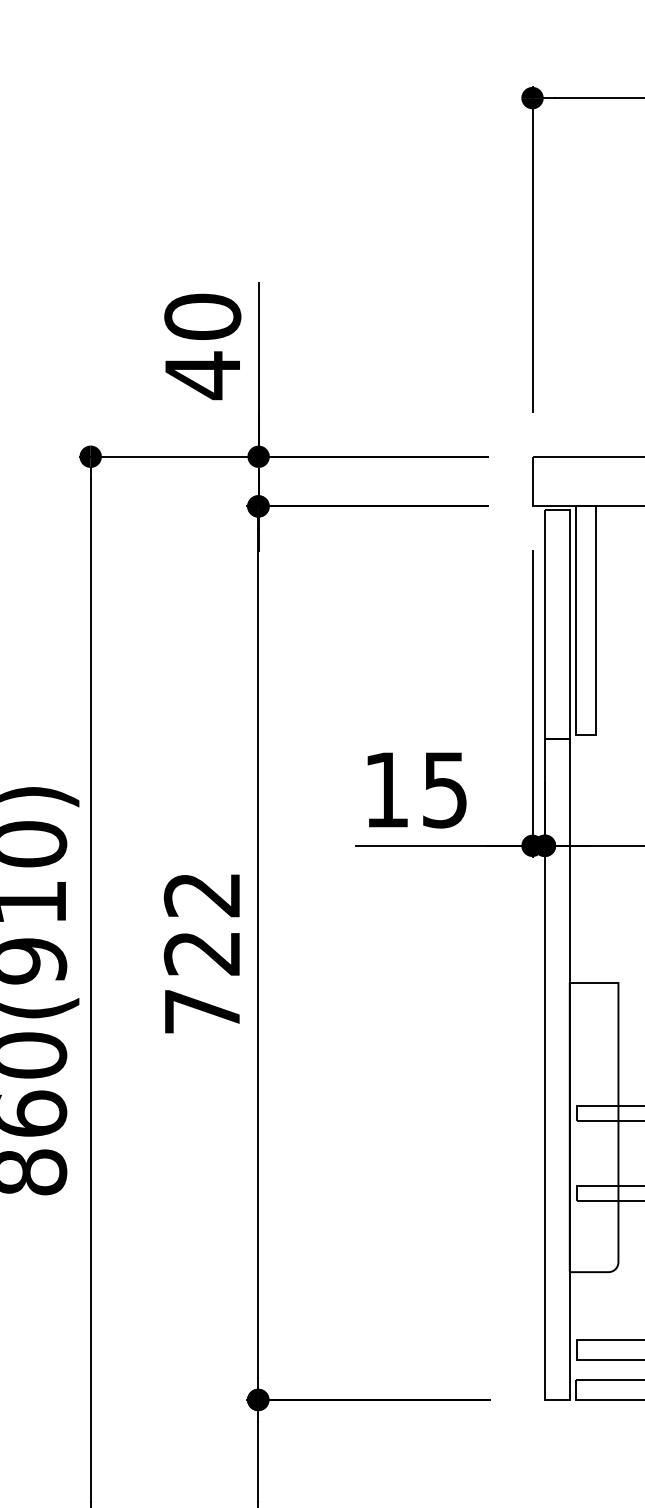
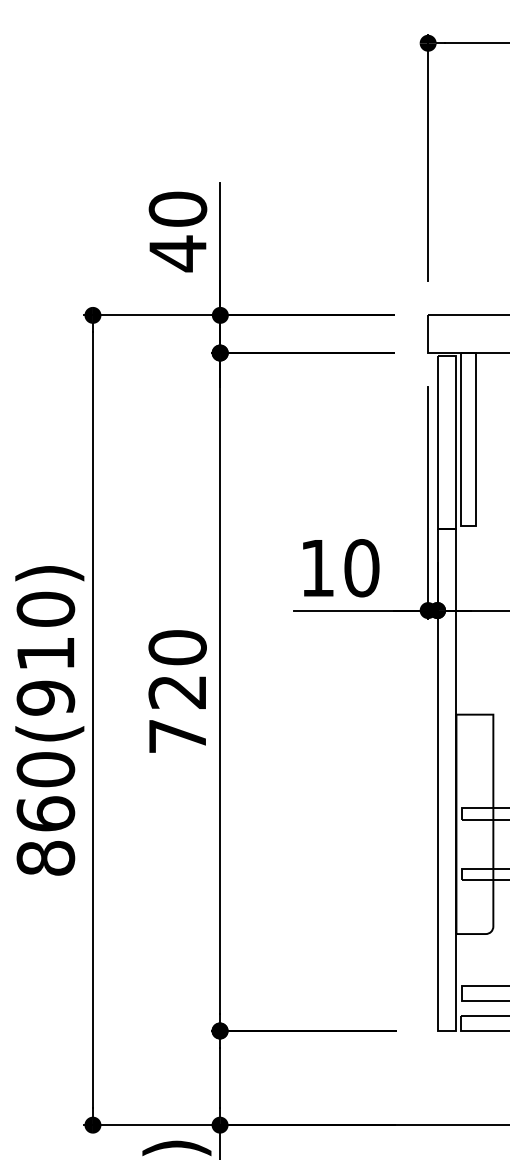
text: (444, 790) -> (361, 568), 15 -> 10
text: (202, 894) -> (177, 647), 722 -> 720

